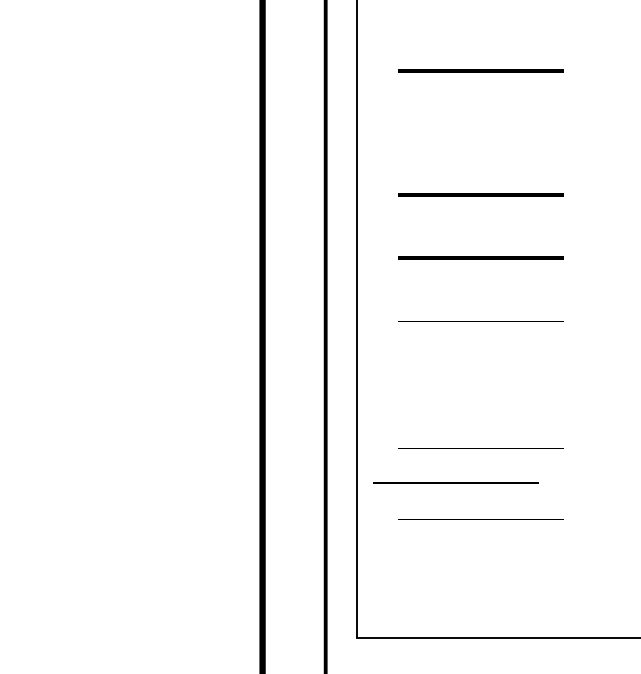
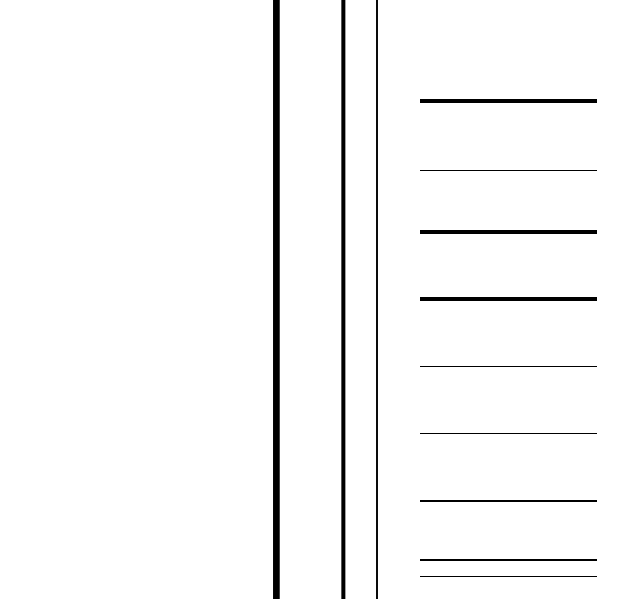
line: (480, 137) -> (507, 171), added
line: (480, 384) -> (507, 433), added
line: (455, 482) -> (507, 559), moved

